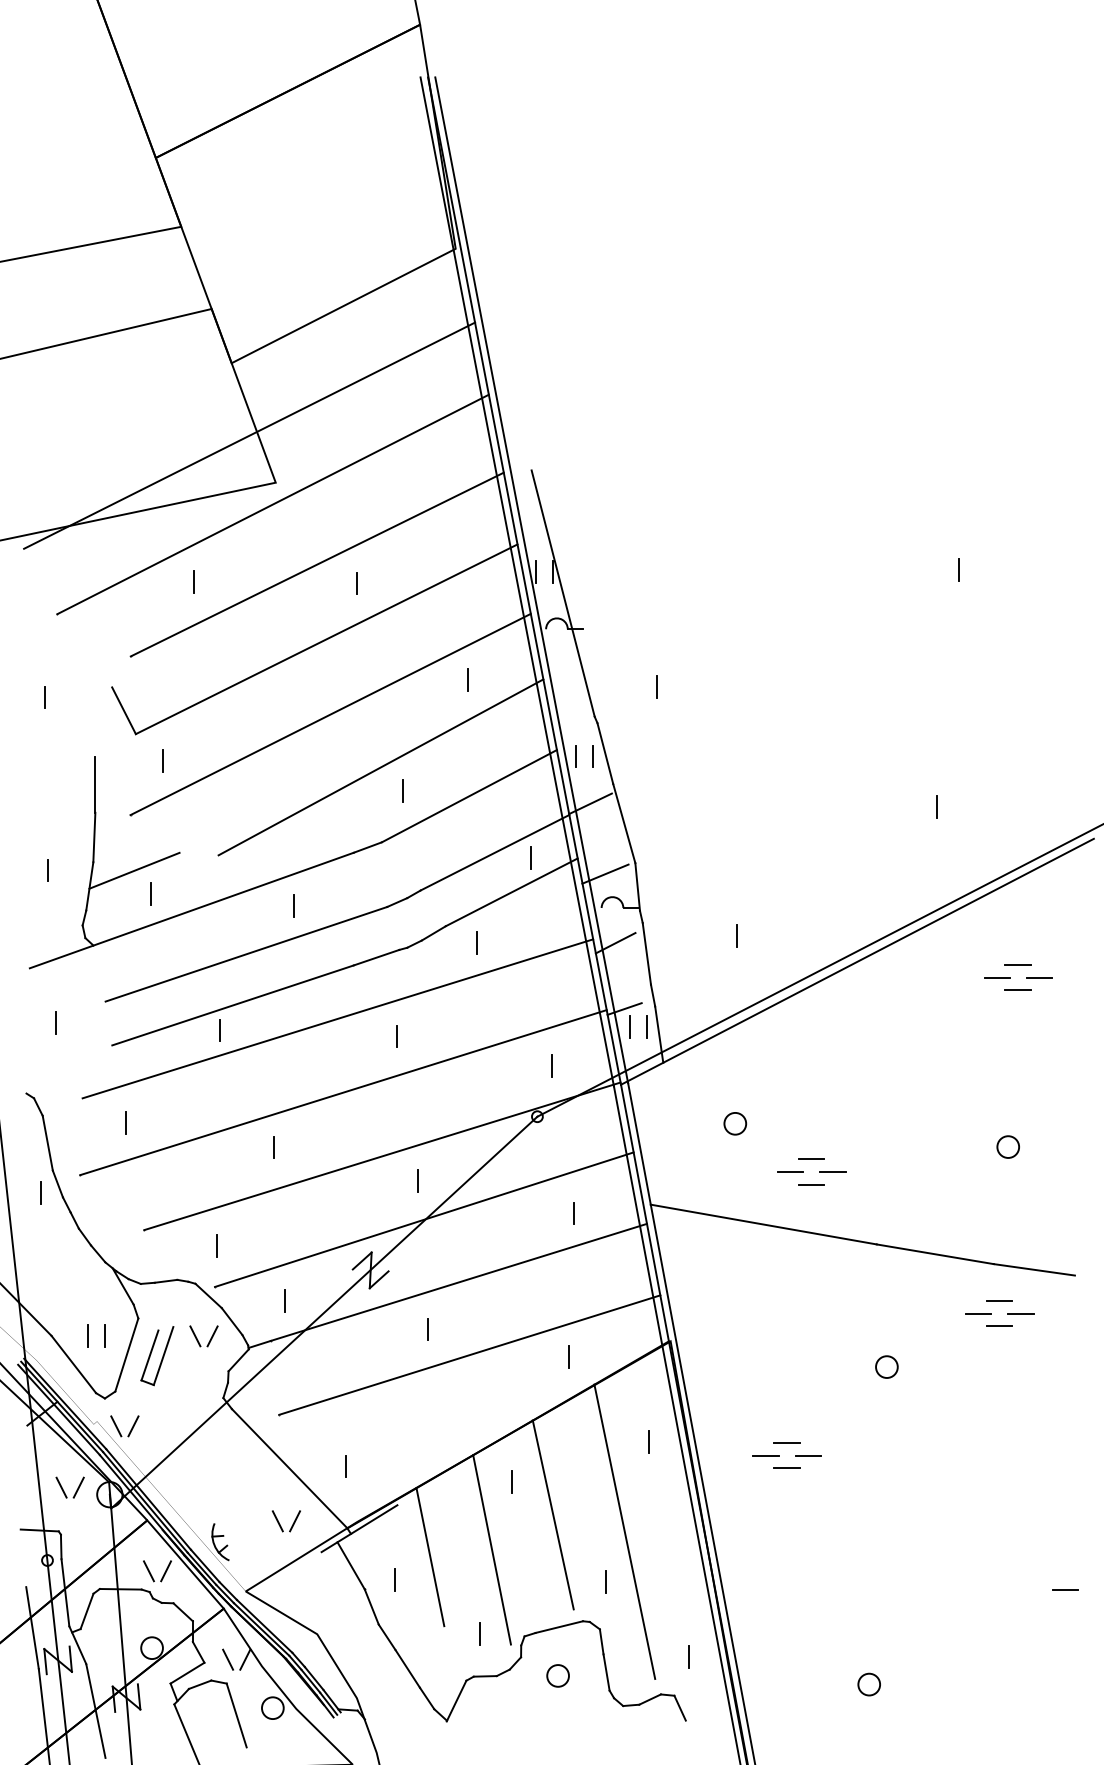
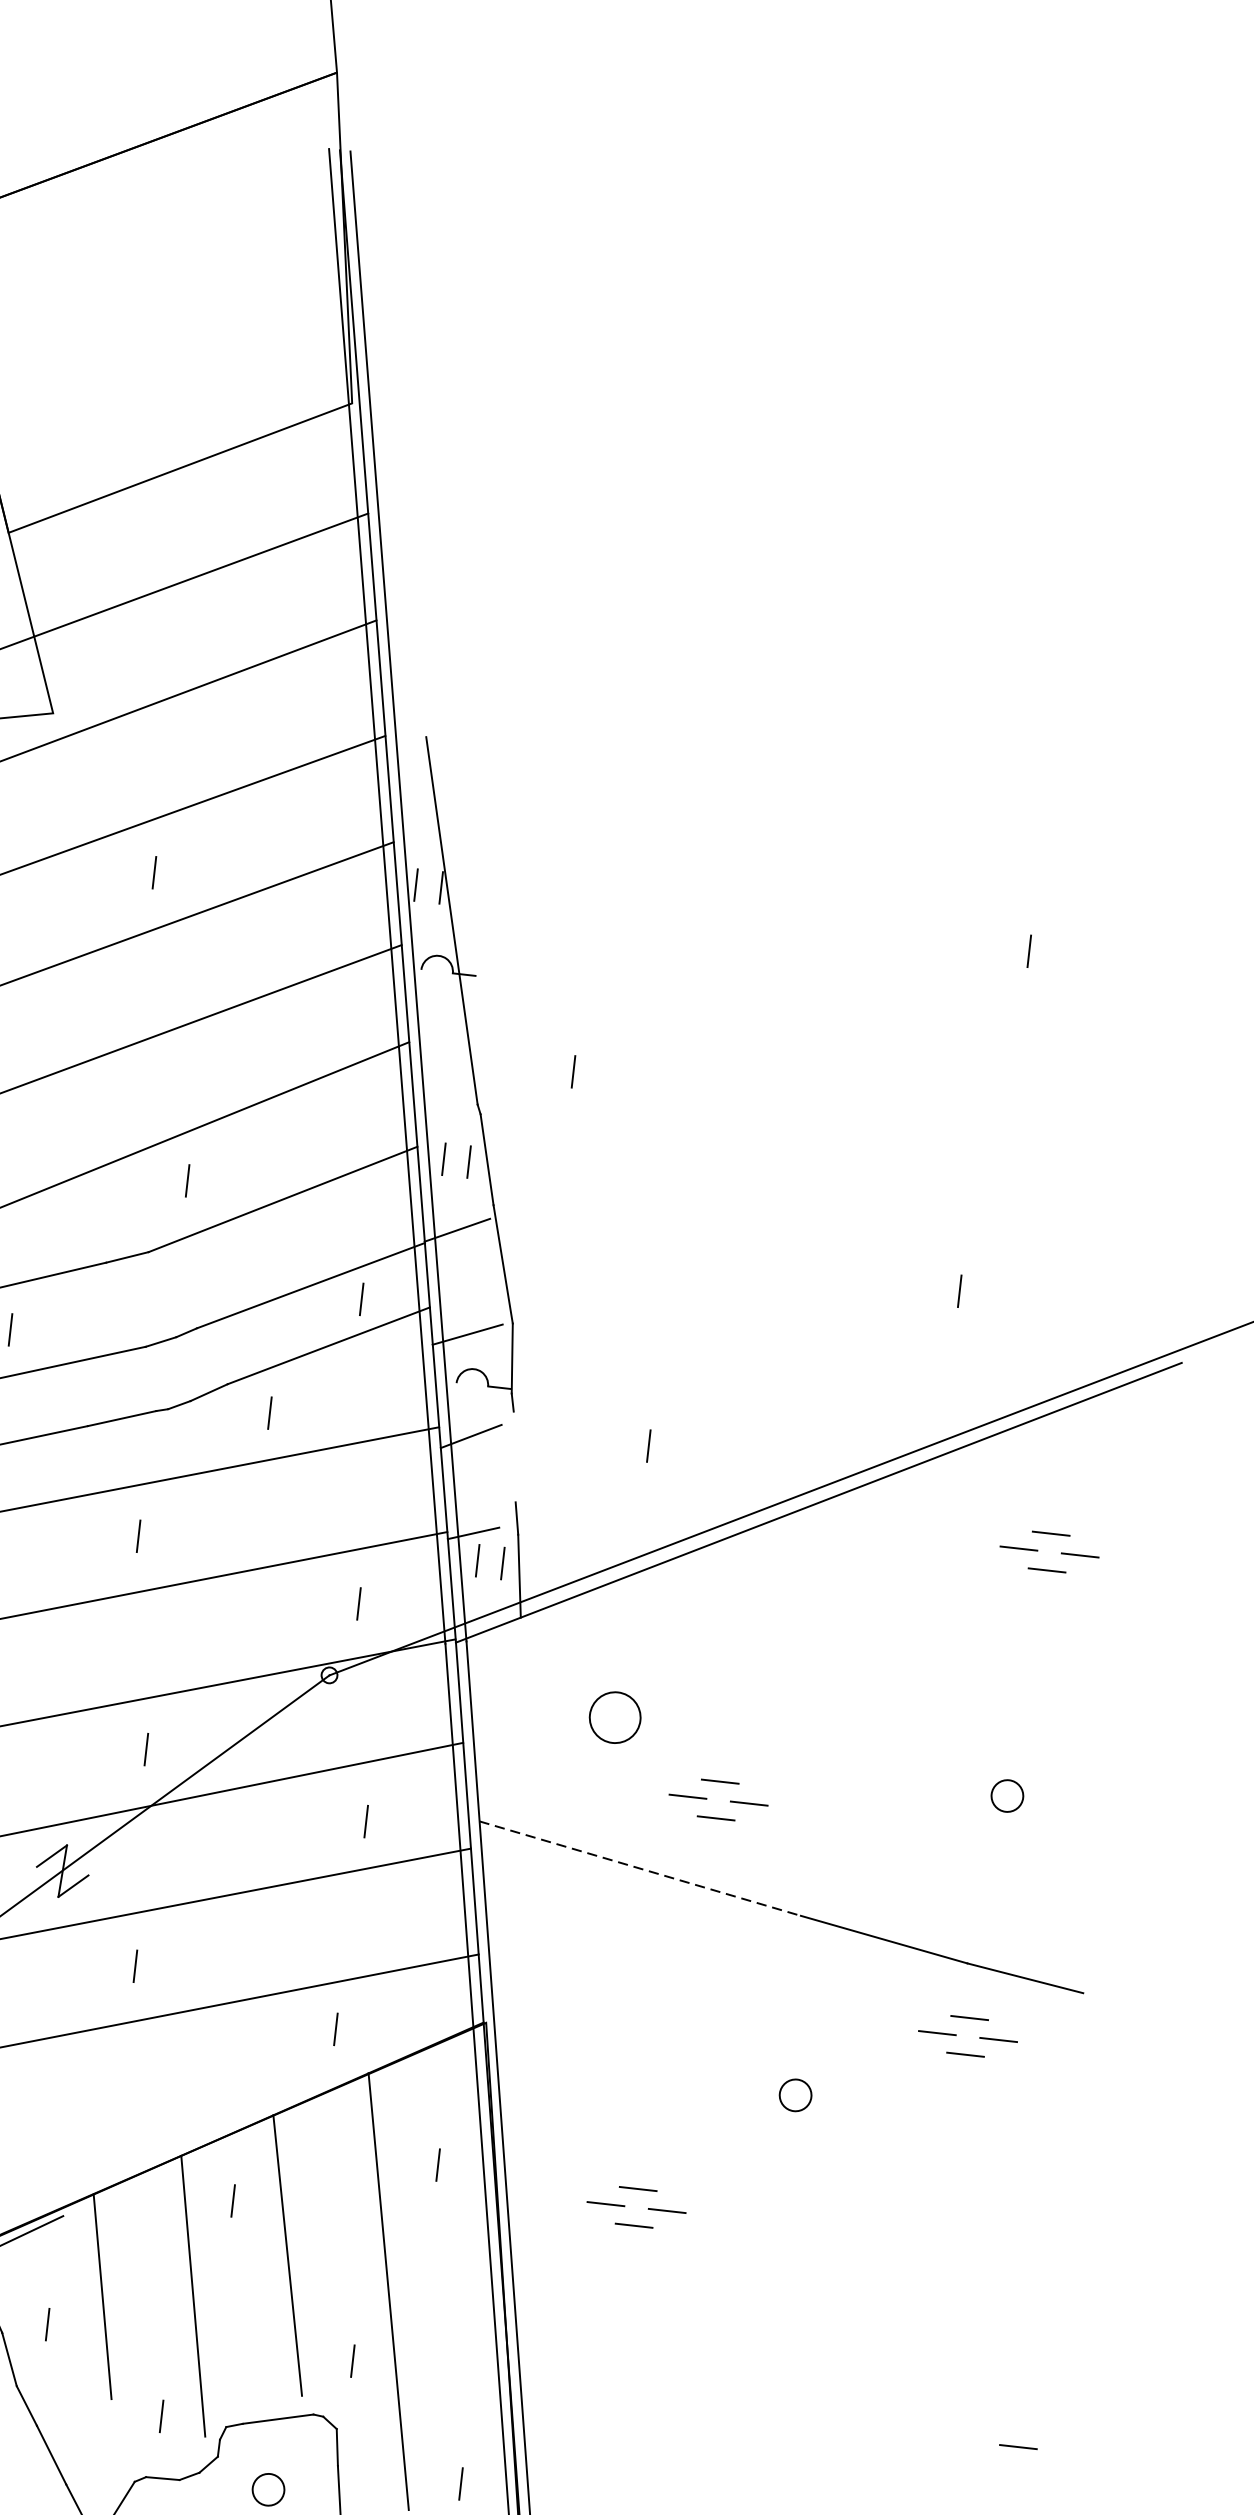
line: (467, 679) -> (299, 1029), removed
line: (646, 953) -> (514, 1456), removed
circle: (735, 1123) -> (615, 1717), size x1.6
line: (763, 1224) -> (639, 1868), solid -> dashed

